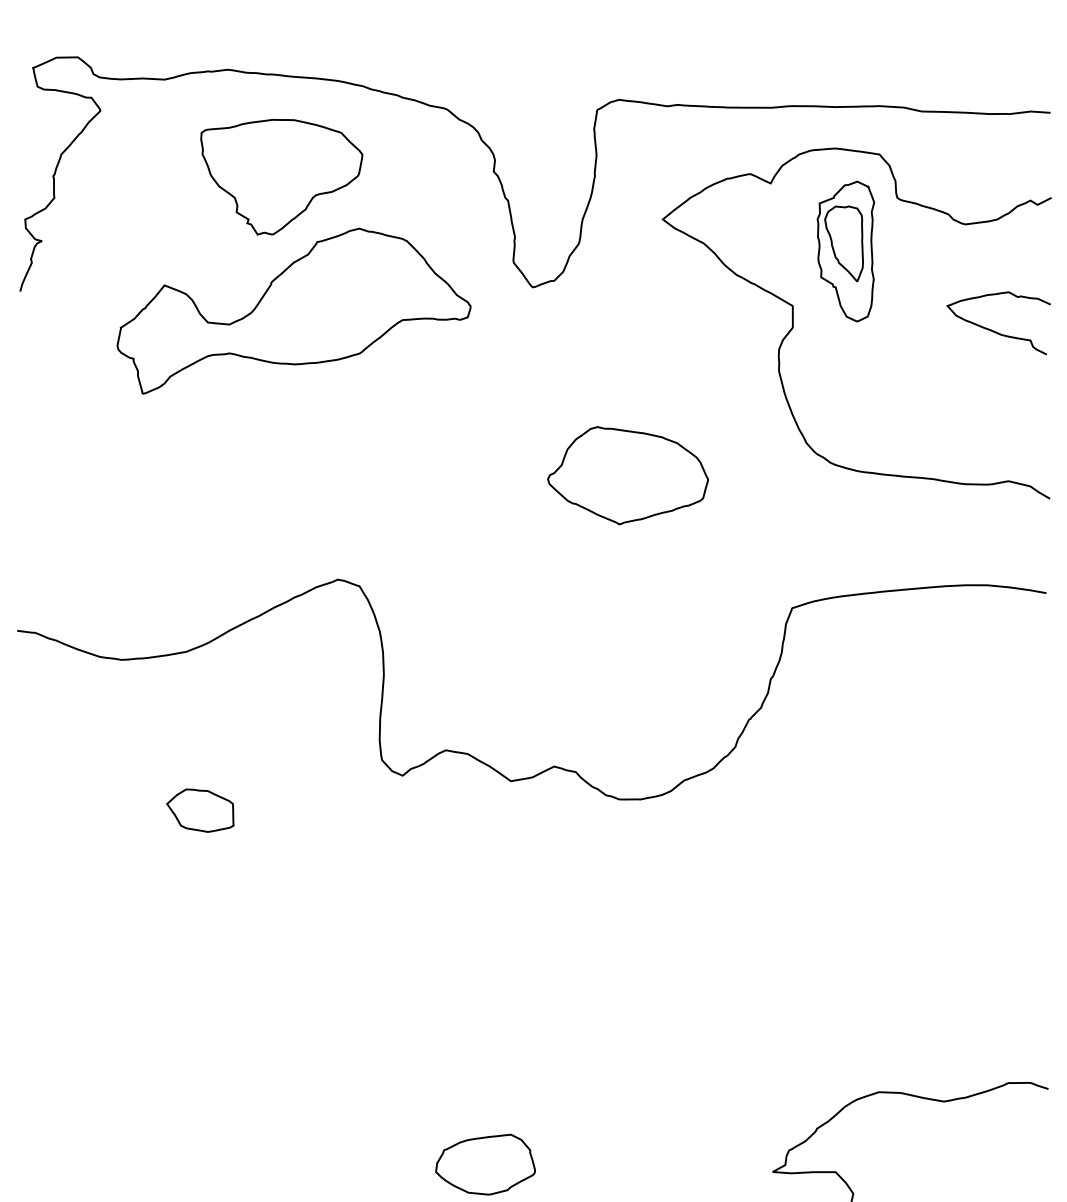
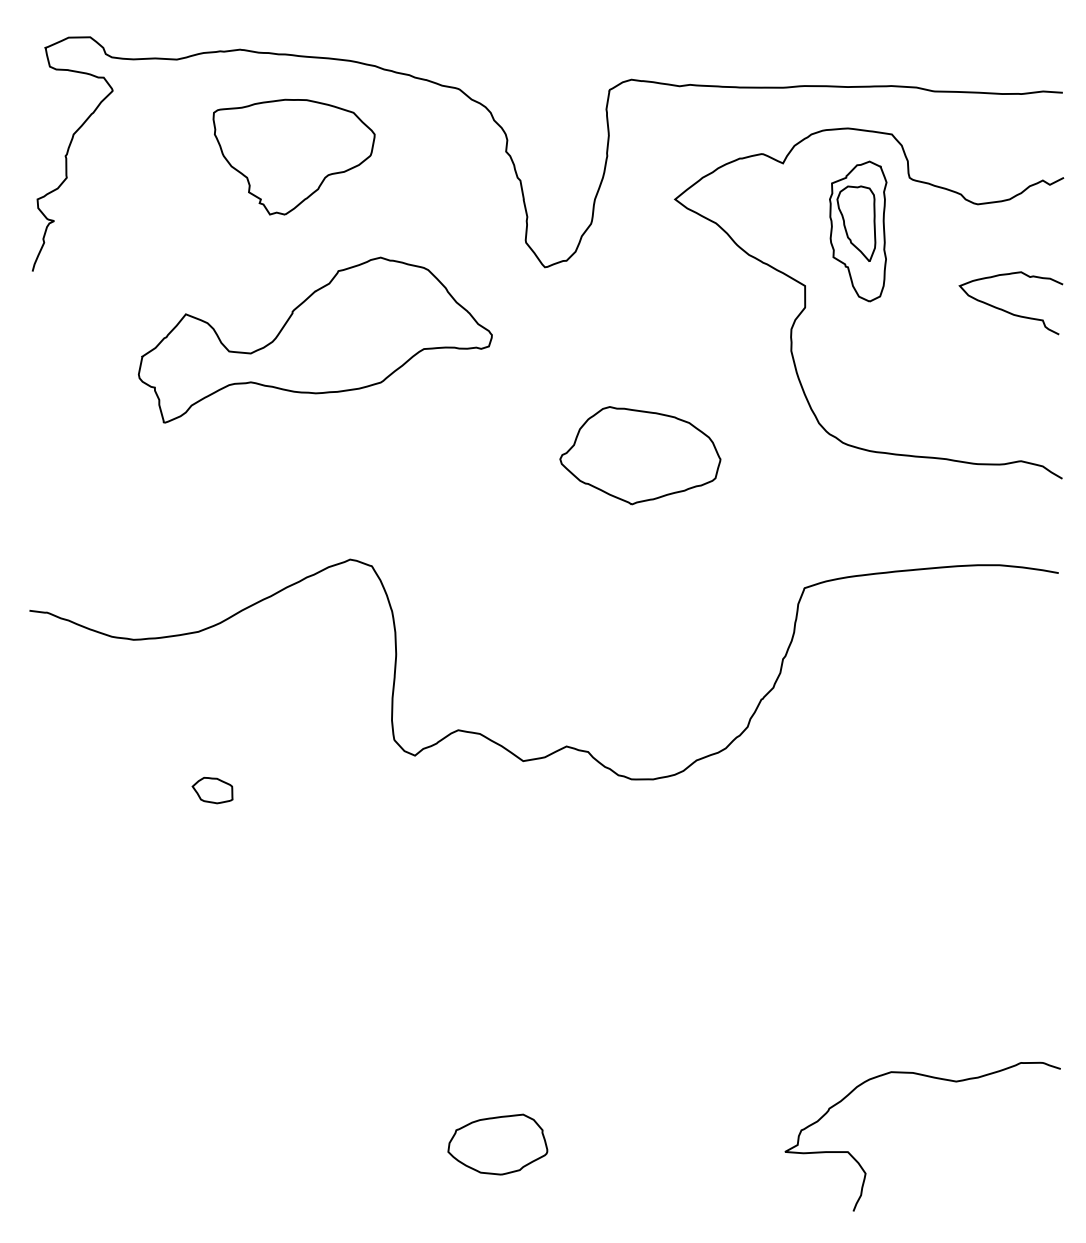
part: (294, 310) -> (315, 339), moved
part: (200, 810) -> (212, 790), size x0.6

